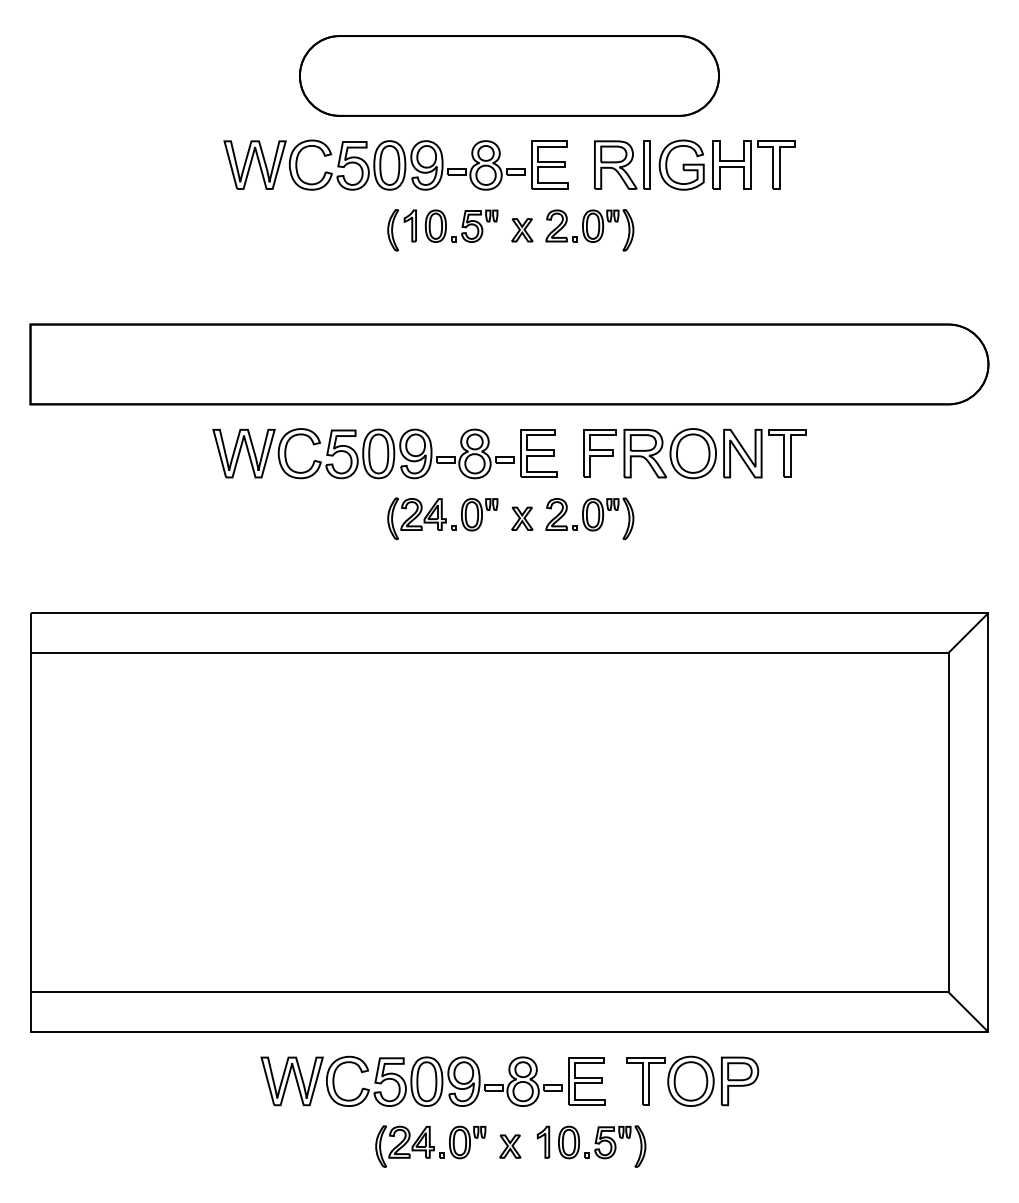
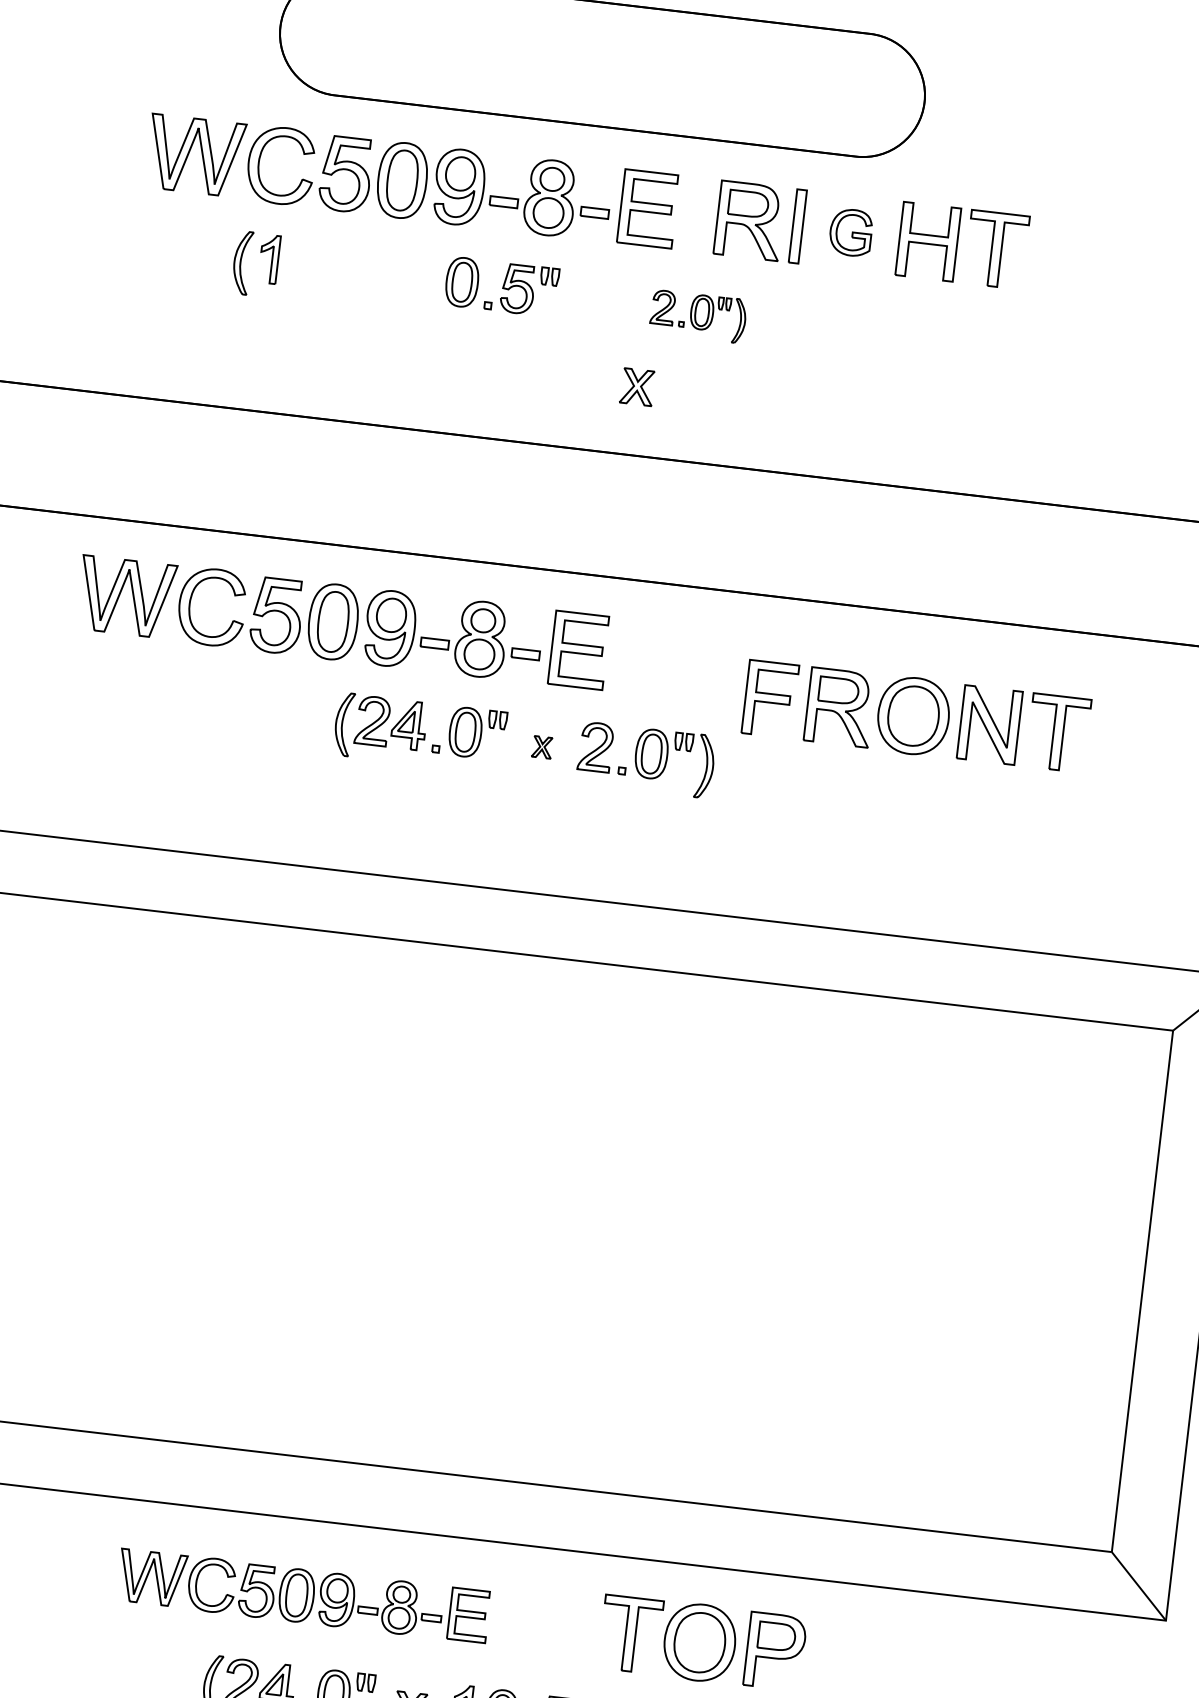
part: (681, 164) -> (850, 231), size x0.6
part: (403, 222) -> (259, 252), moved
part: (522, 230) -> (637, 387), moved
part: (589, 230) -> (697, 316), size x0.7
part: (694, 453) -> (915, 716), moved
part: (522, 518) -> (542, 747), size x0.6
part: (432, 1080) -> (302, 1594), size x0.7

